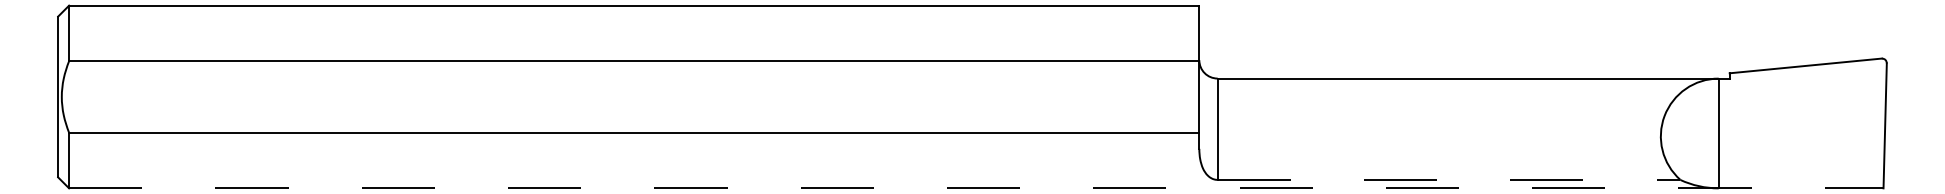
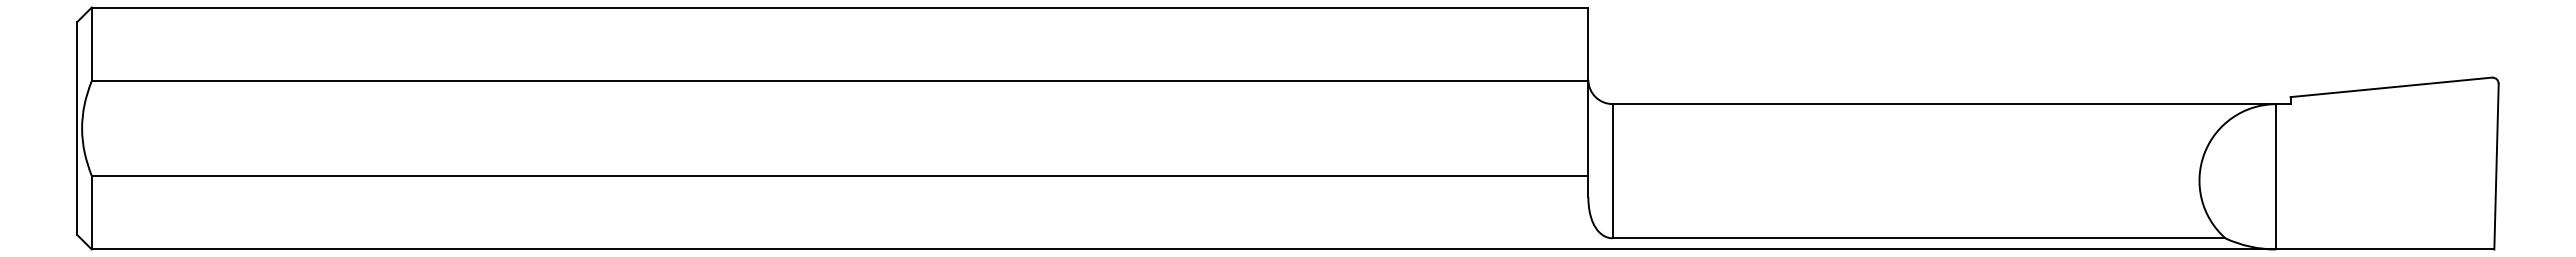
line: (1449, 180) -> (1919, 238), dashed -> solid
line: (976, 188) -> (1293, 249), dashed -> solid

